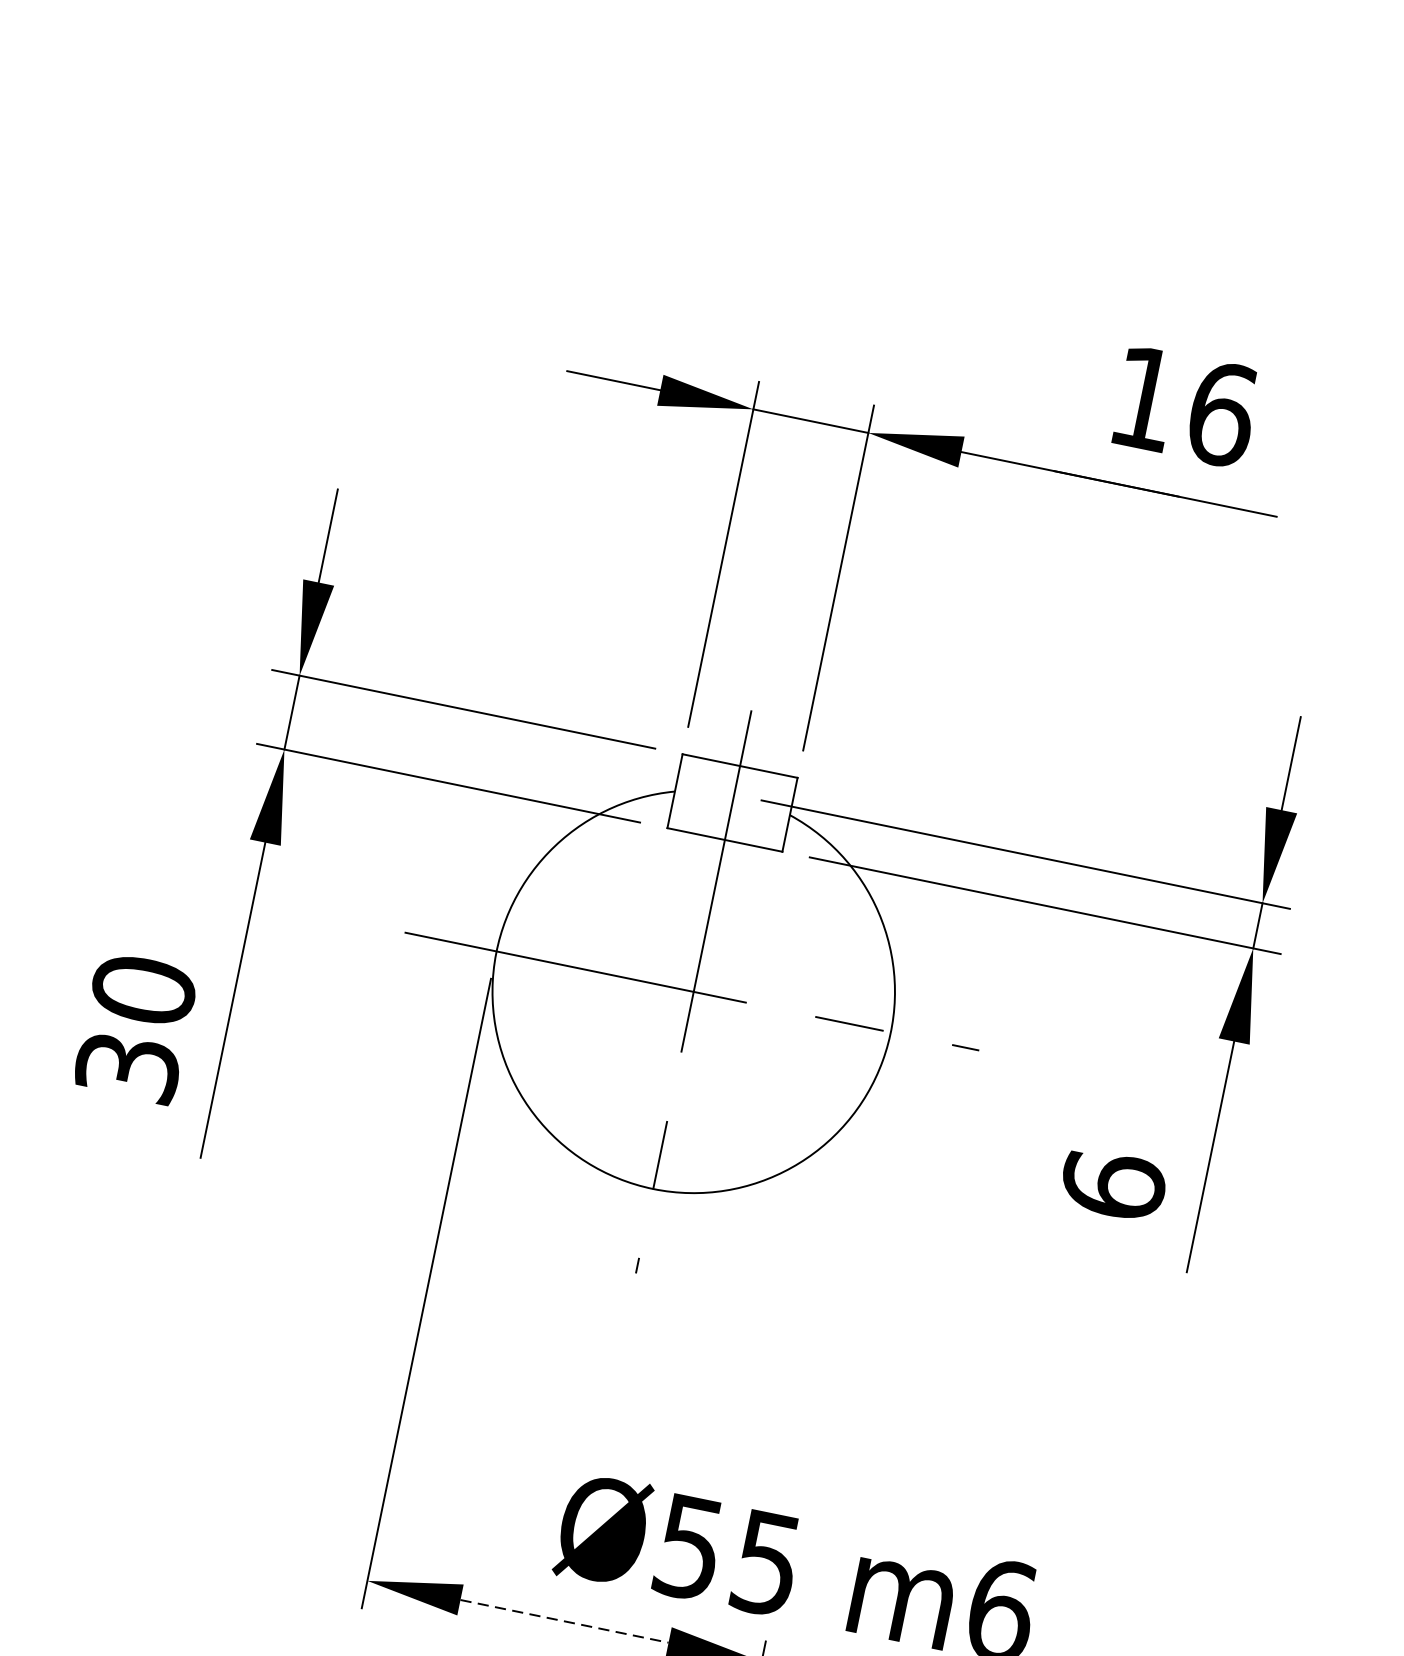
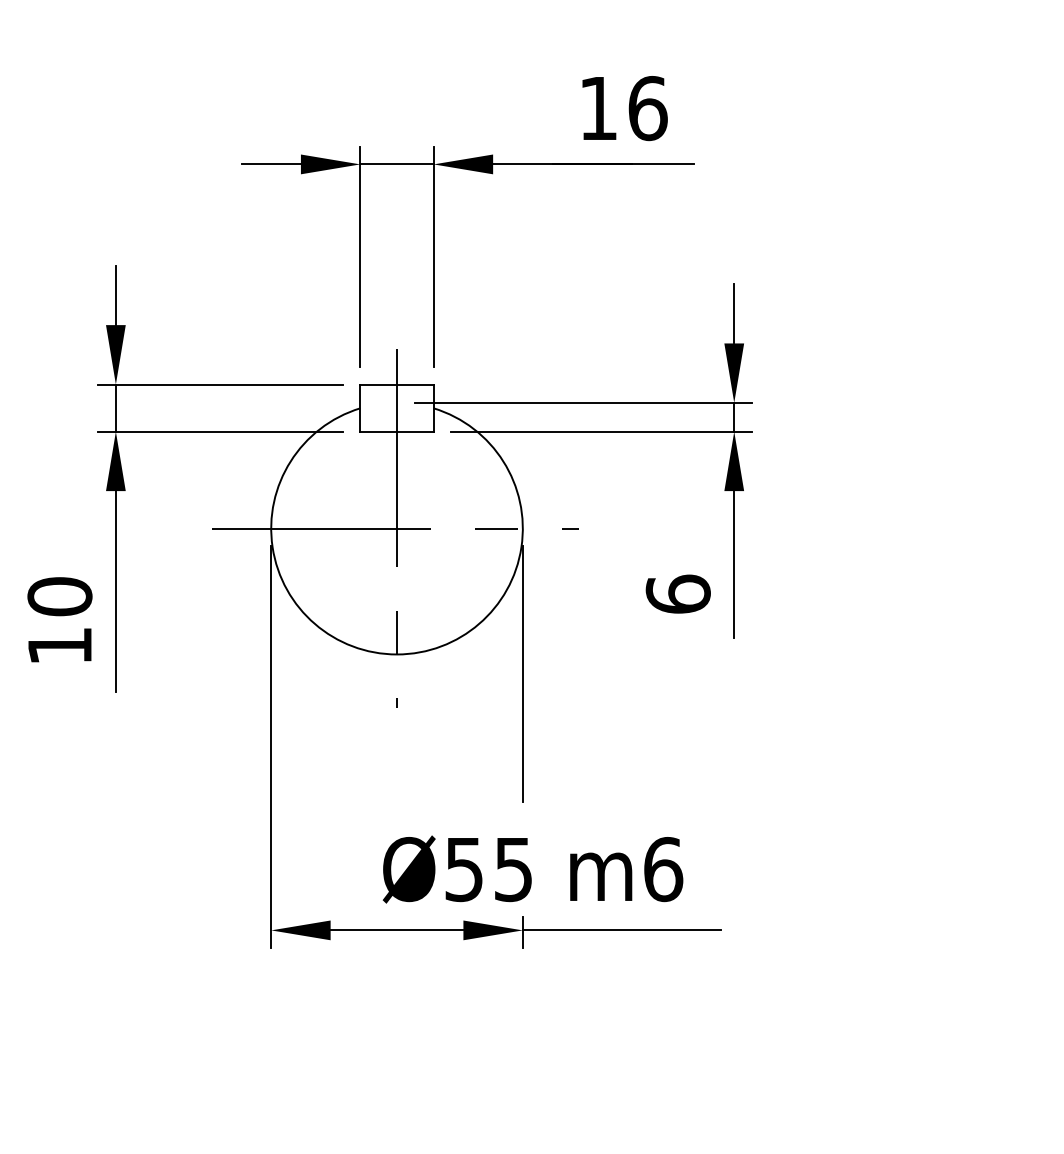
text: (127, 1066) -> (59, 645), 30 -> 10
line: (843, 1260) -> (522, 674), added
line: (565, 1621) -> (397, 930), dashed -> solid

